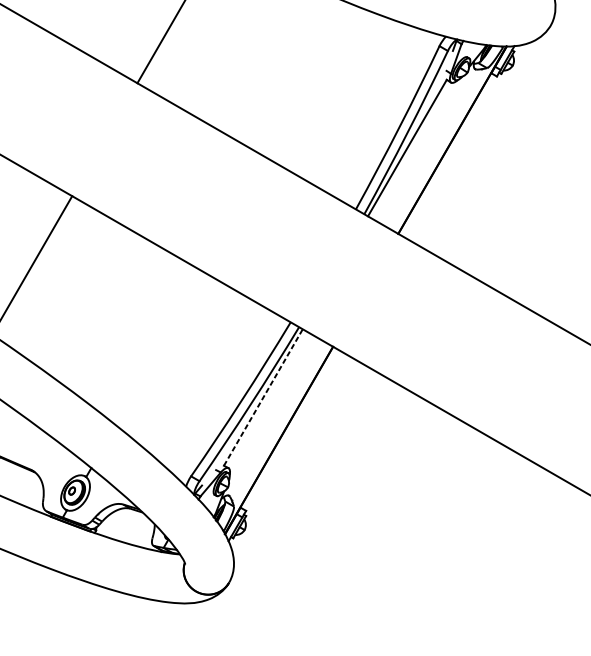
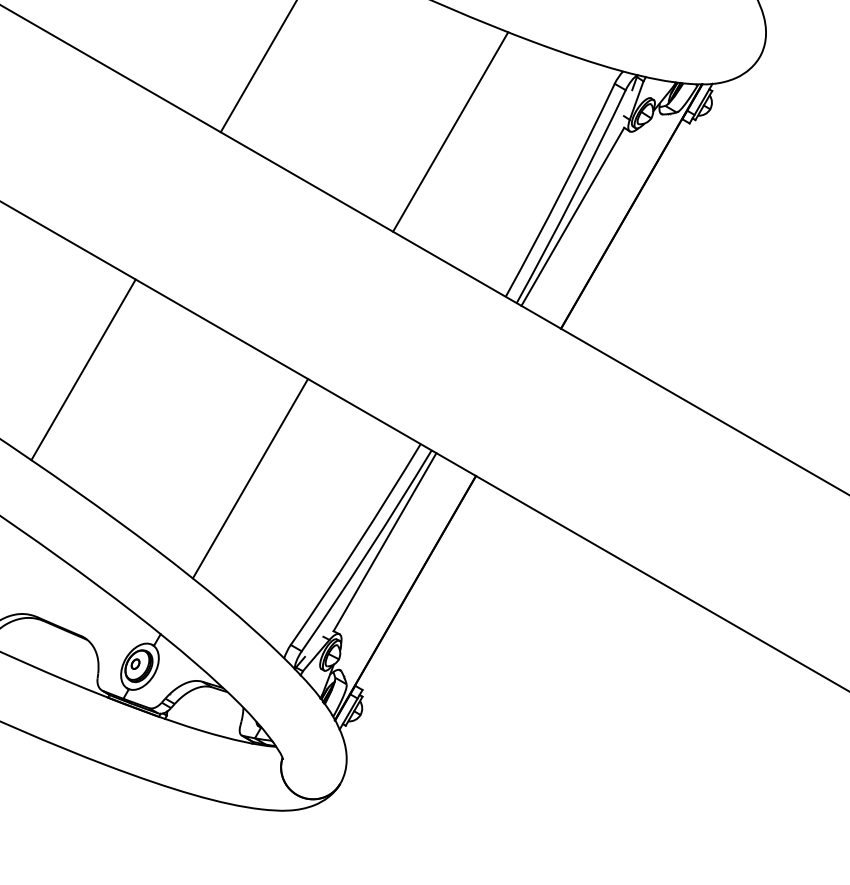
line: (313, 82) -> (450, 131), added
line: (160, 348) -> (250, 478), added
line: (263, 397) -> (385, 542), dashed -> solid

